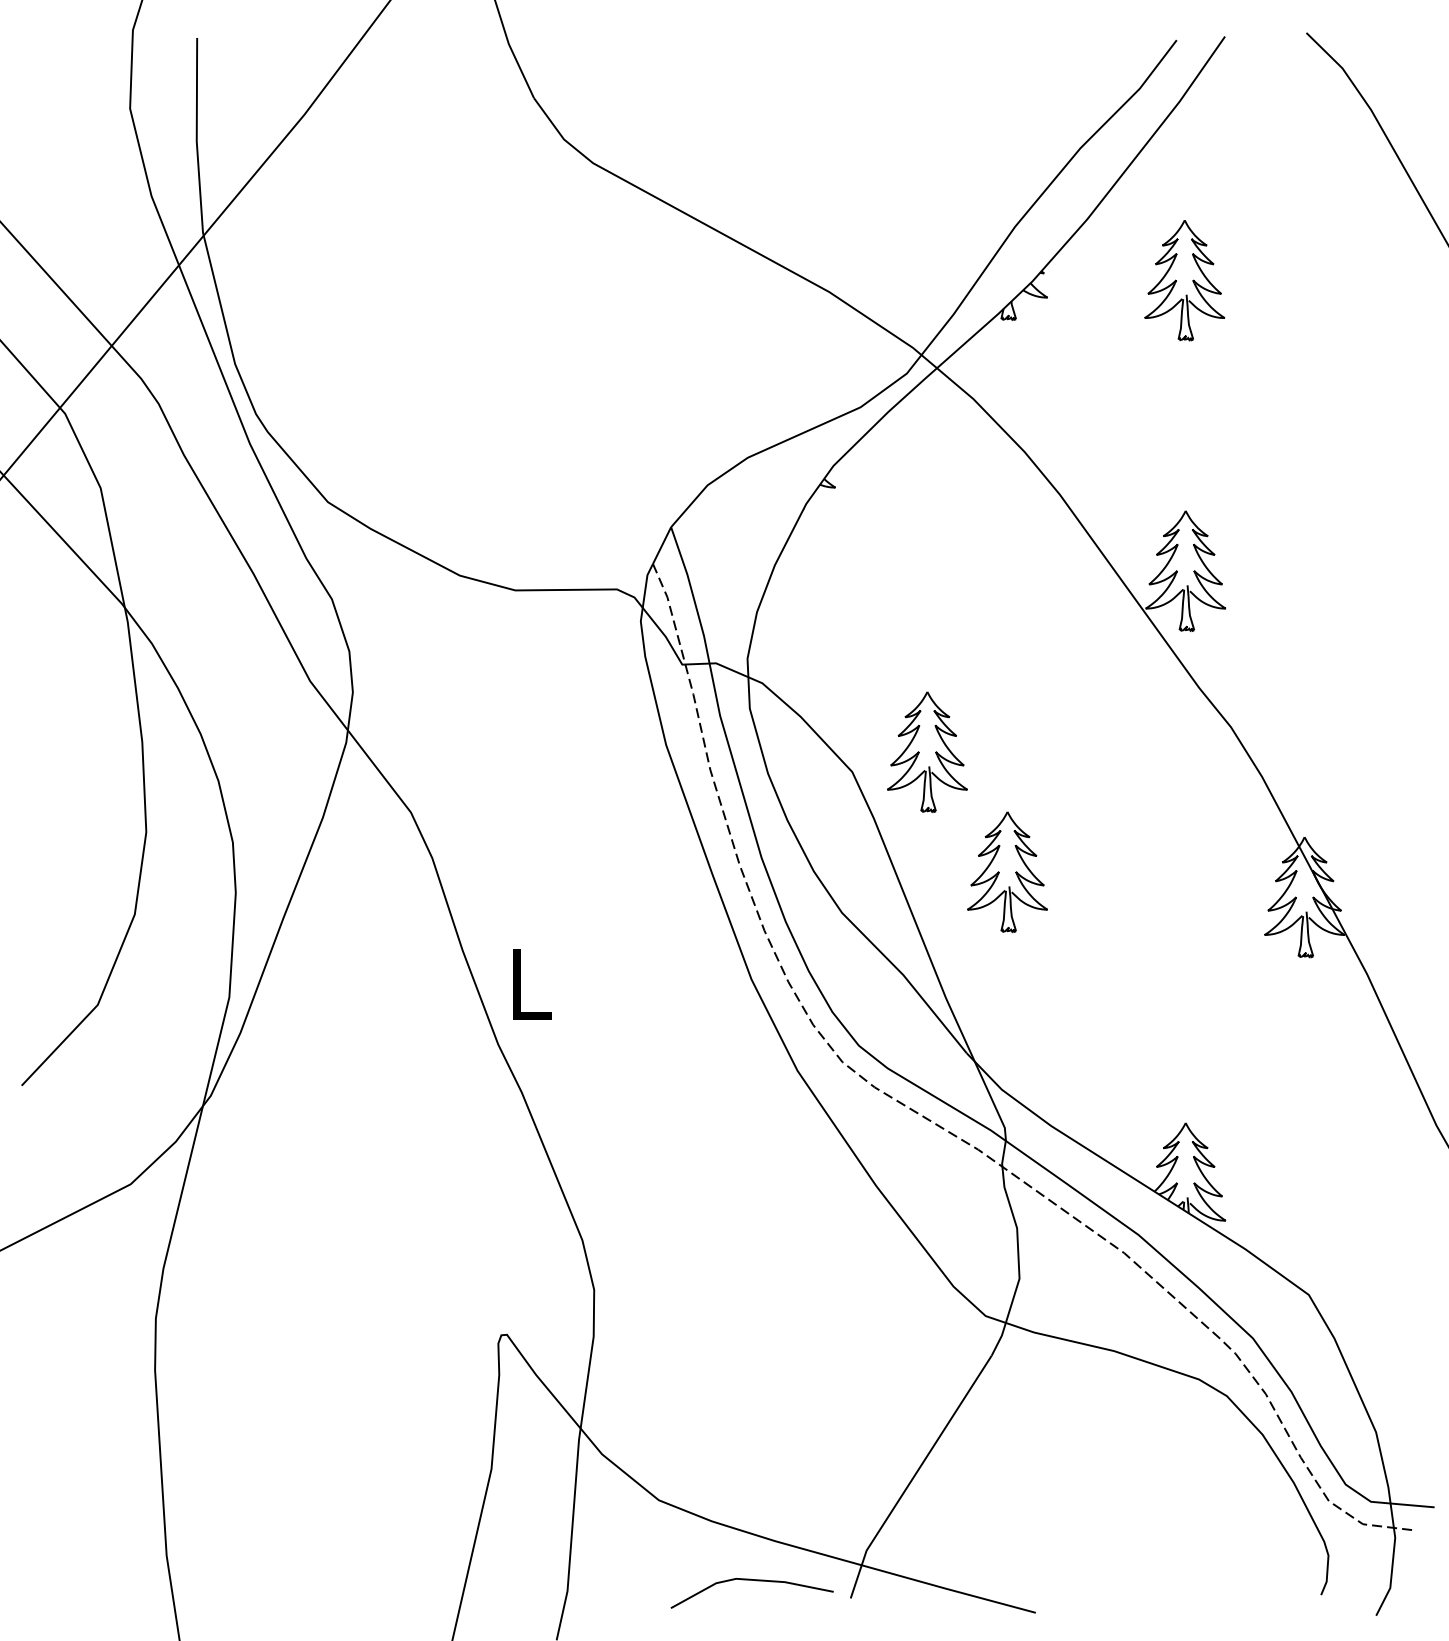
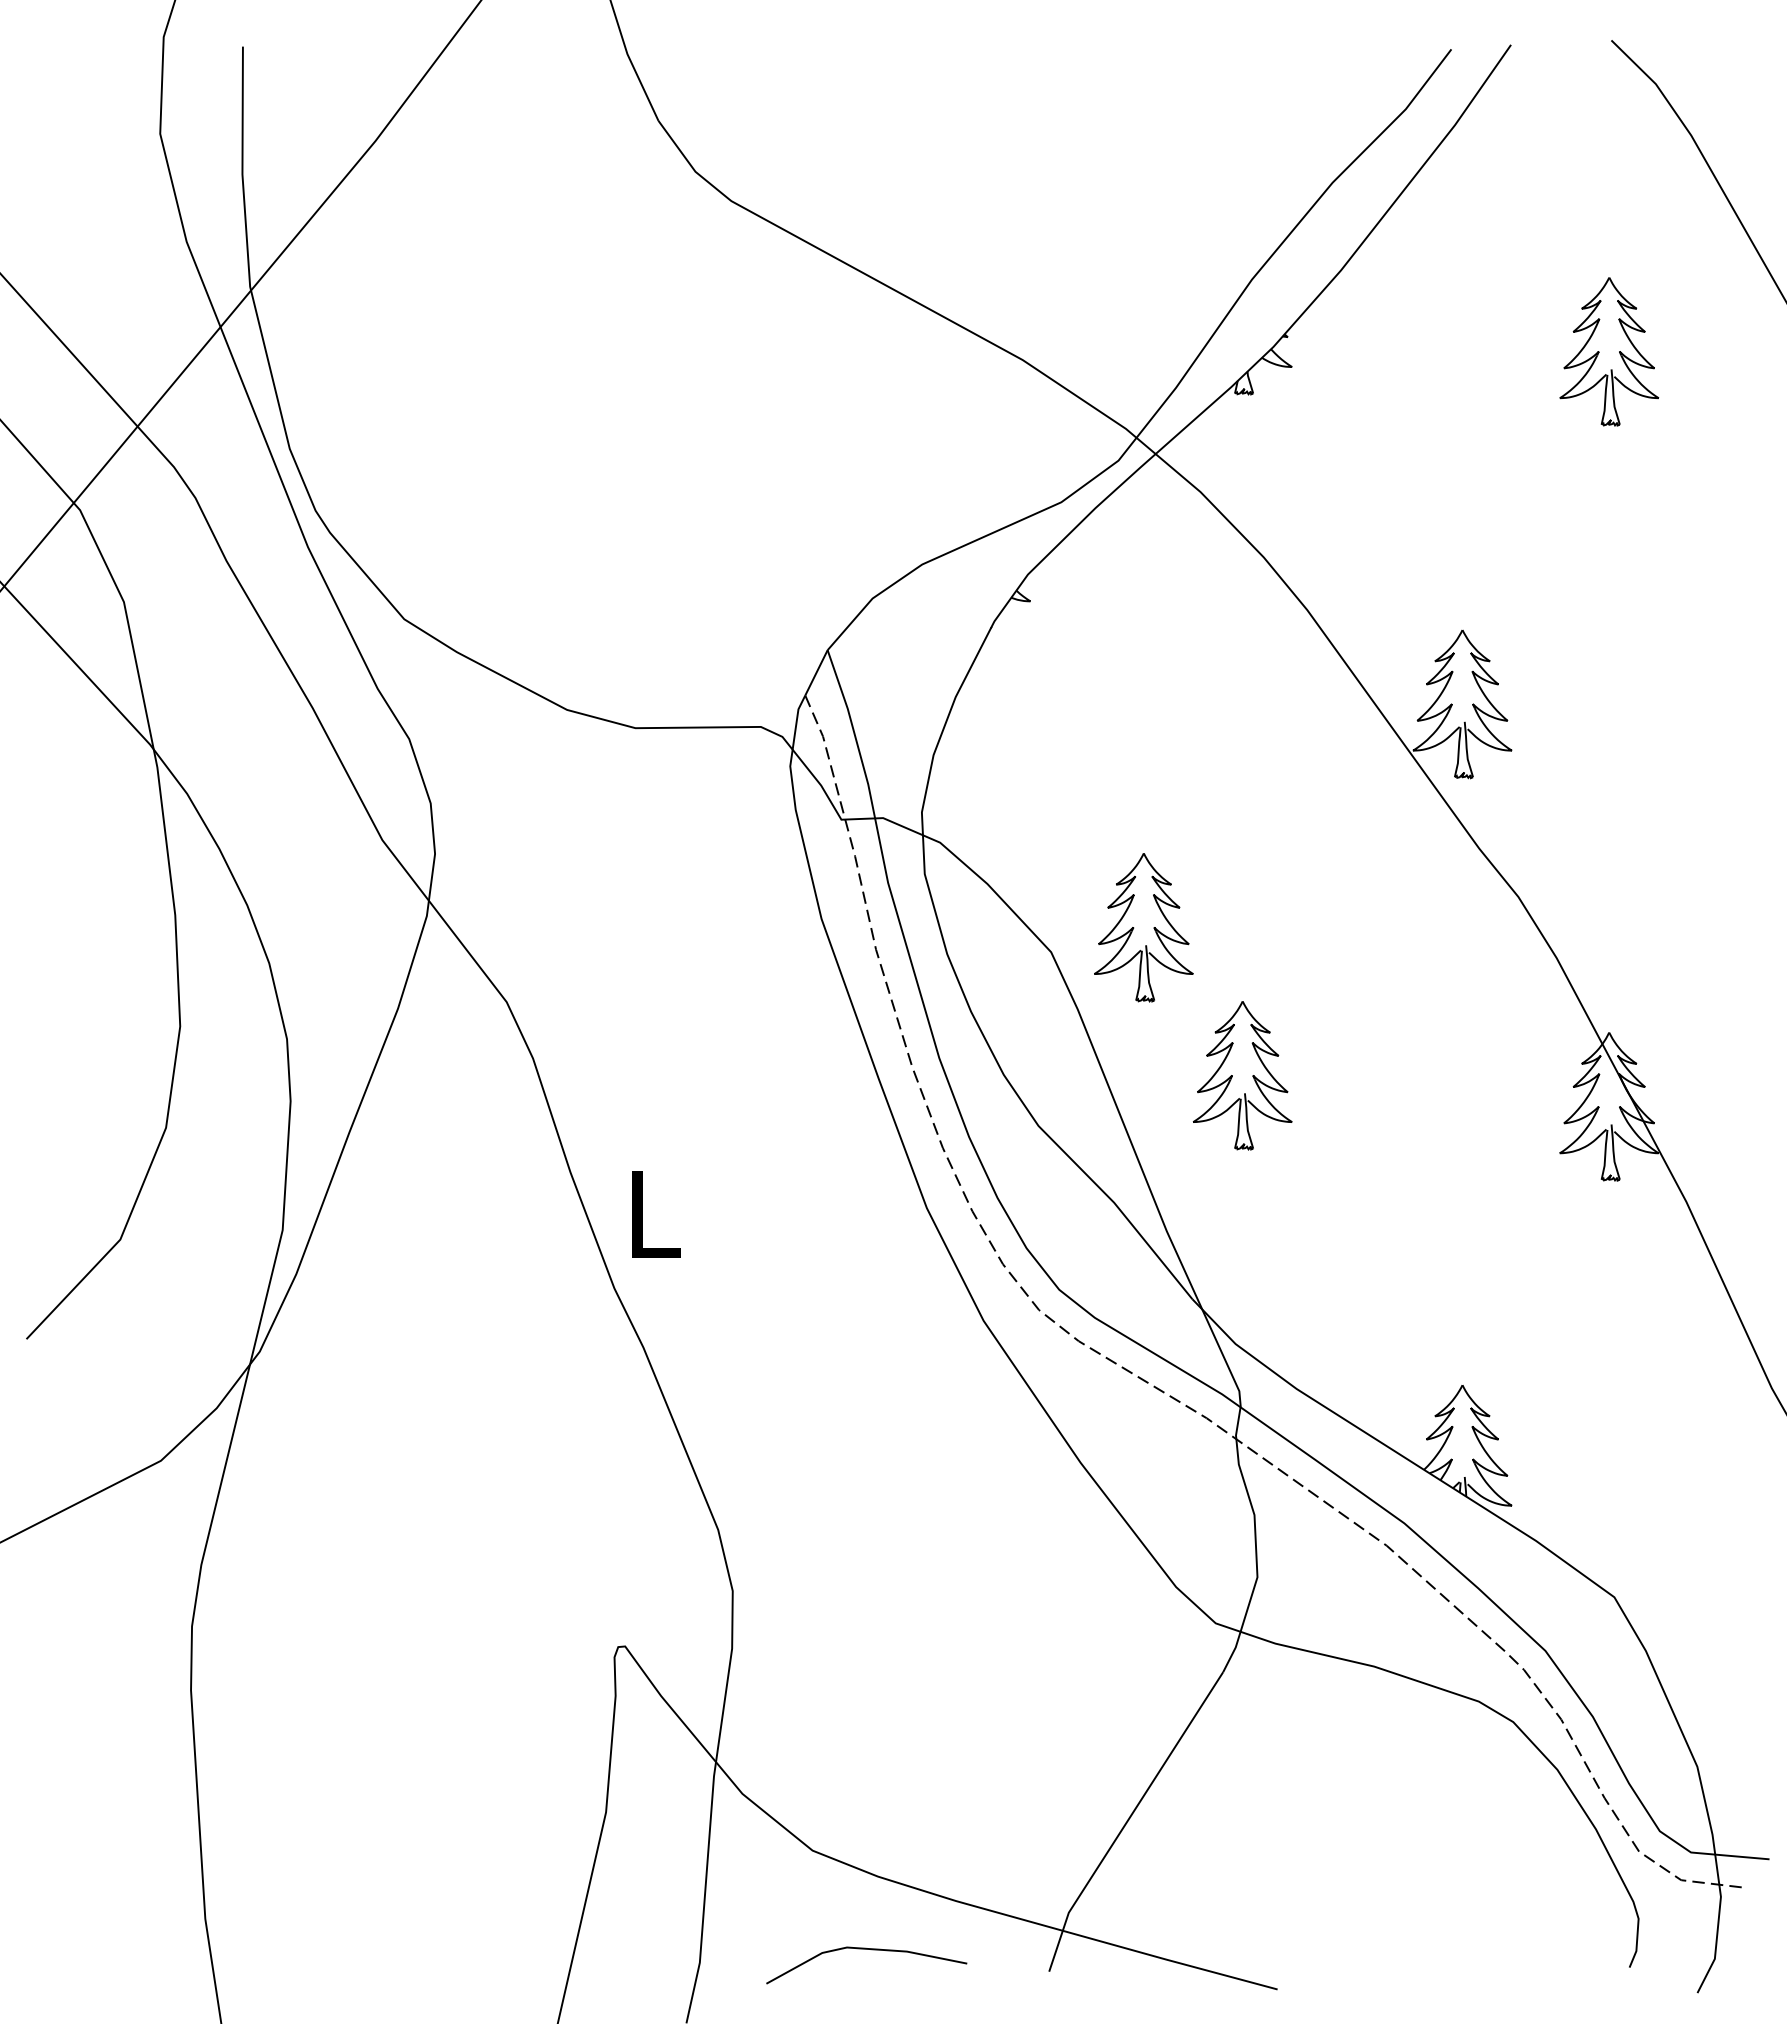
part: (1184, 280) -> (1609, 351), moved
line: (756, 1581) -> (871, 1950), moved

